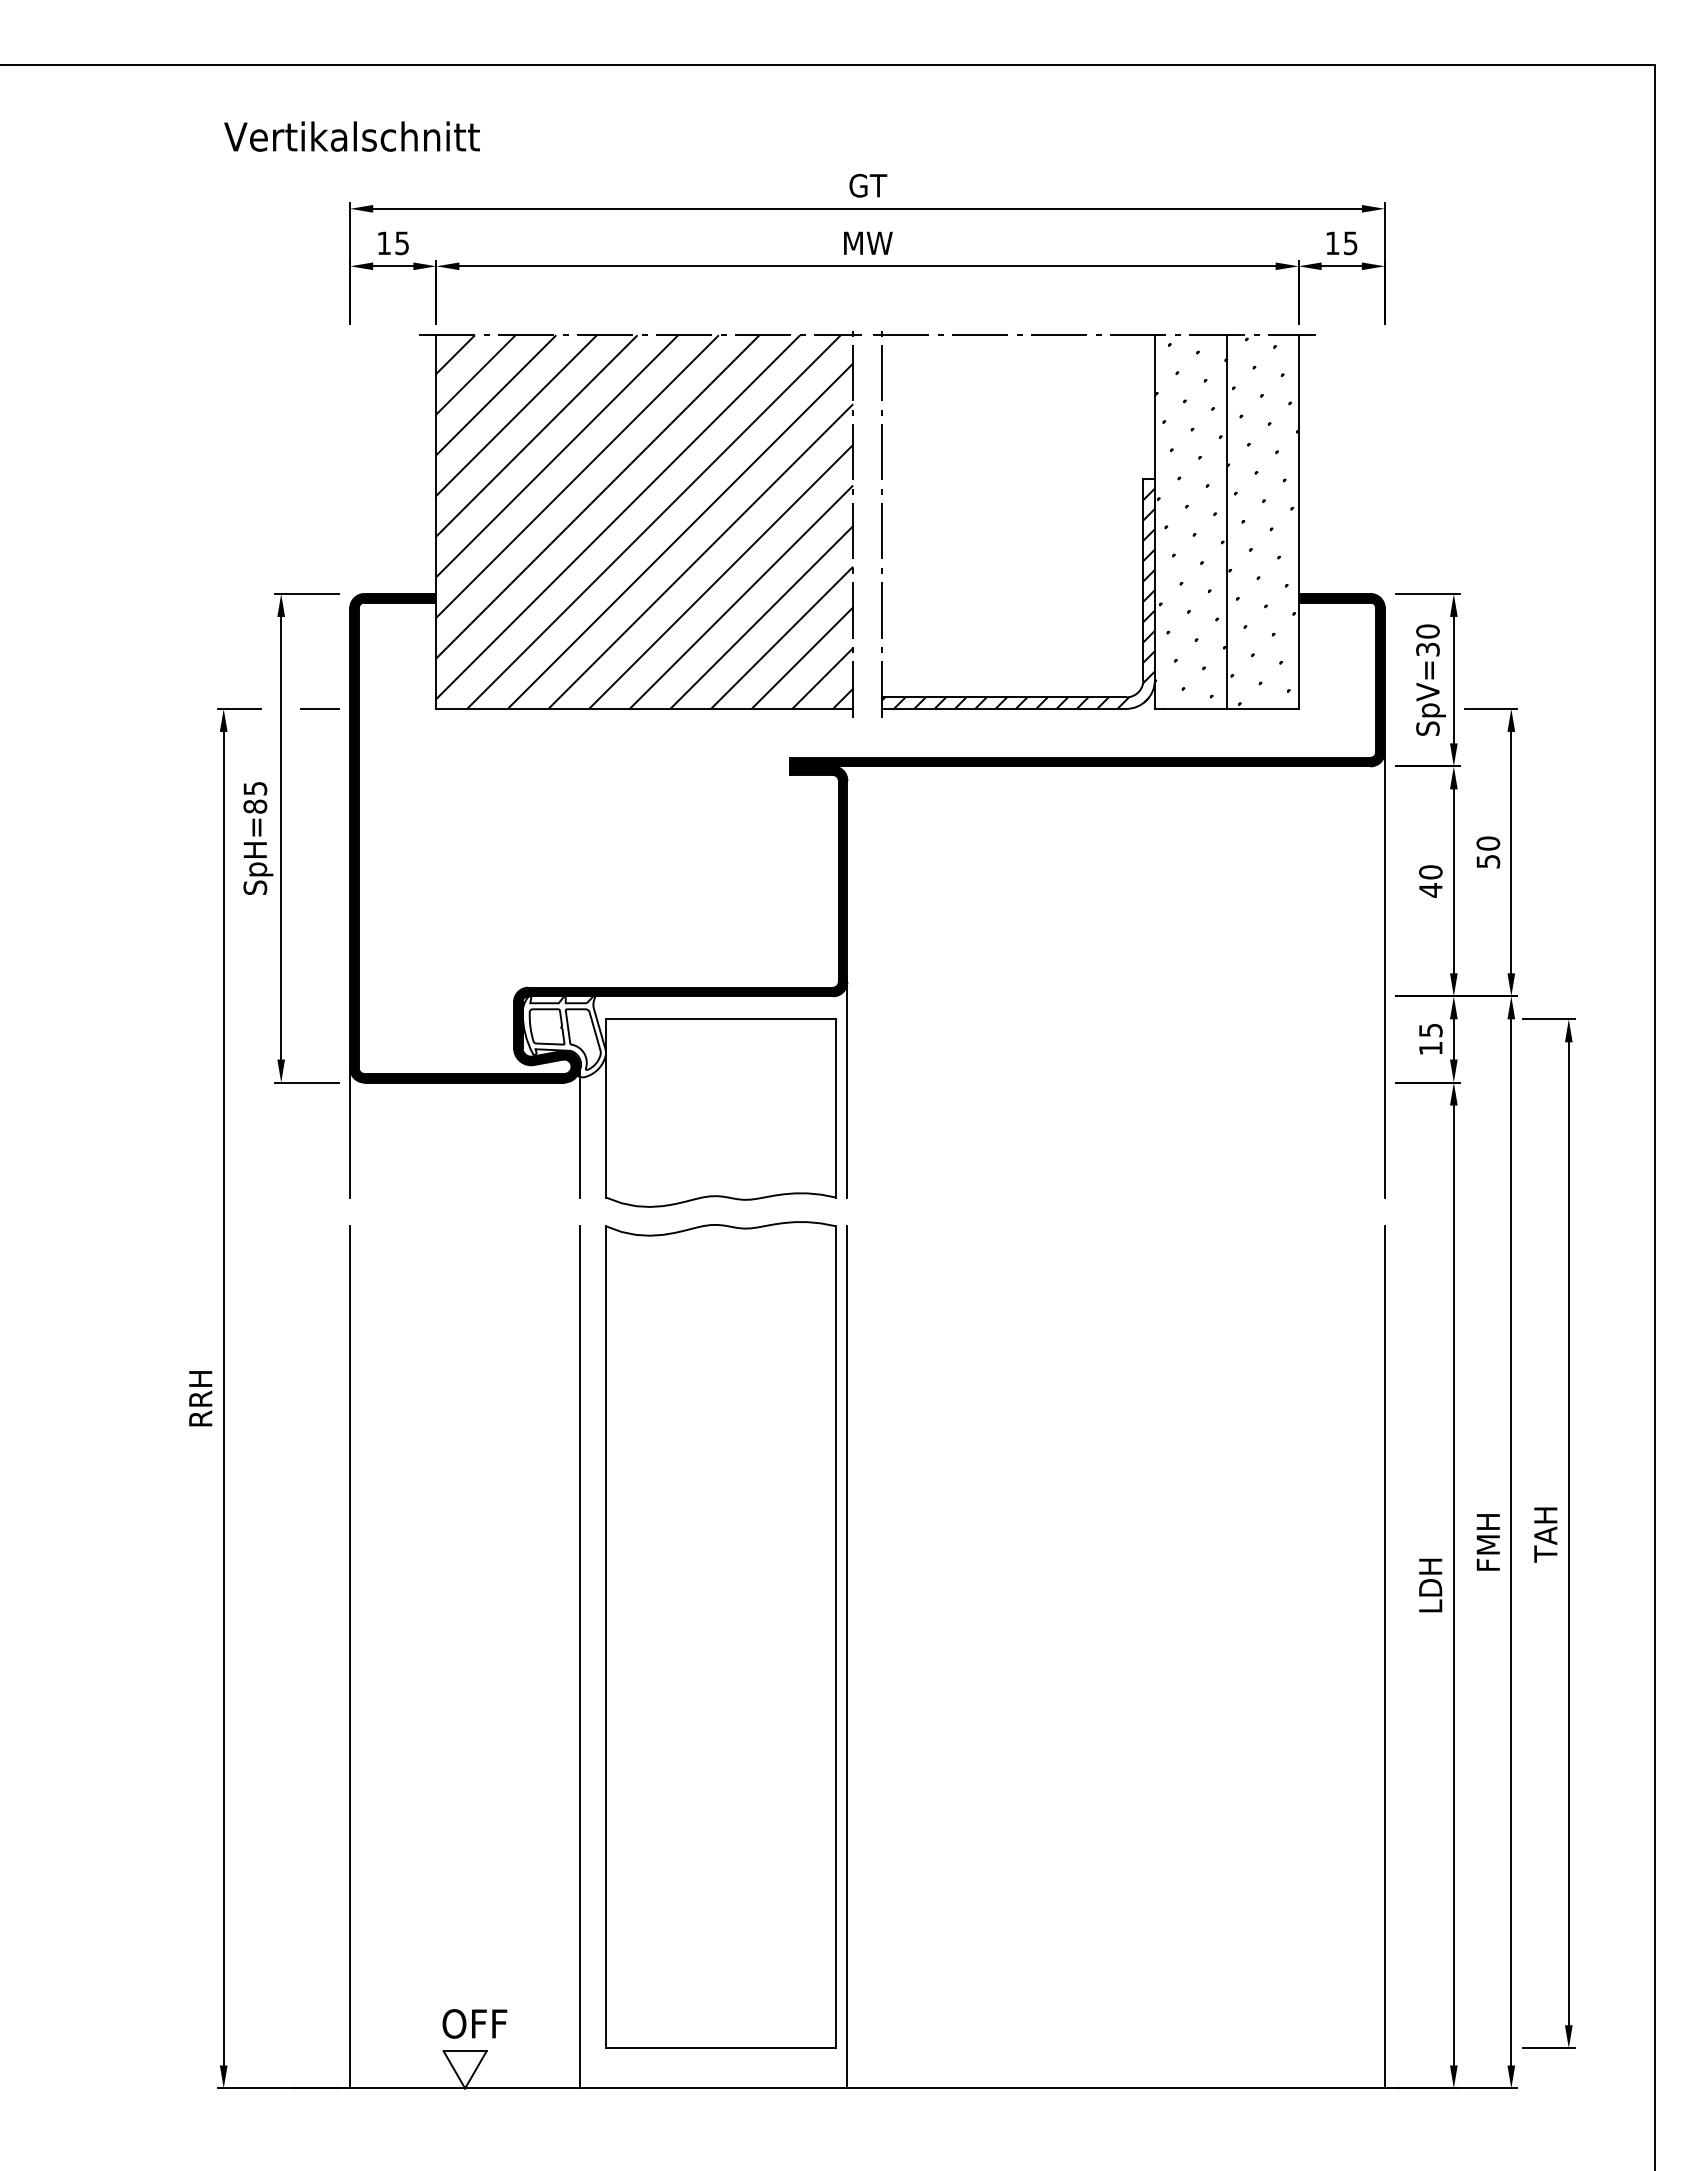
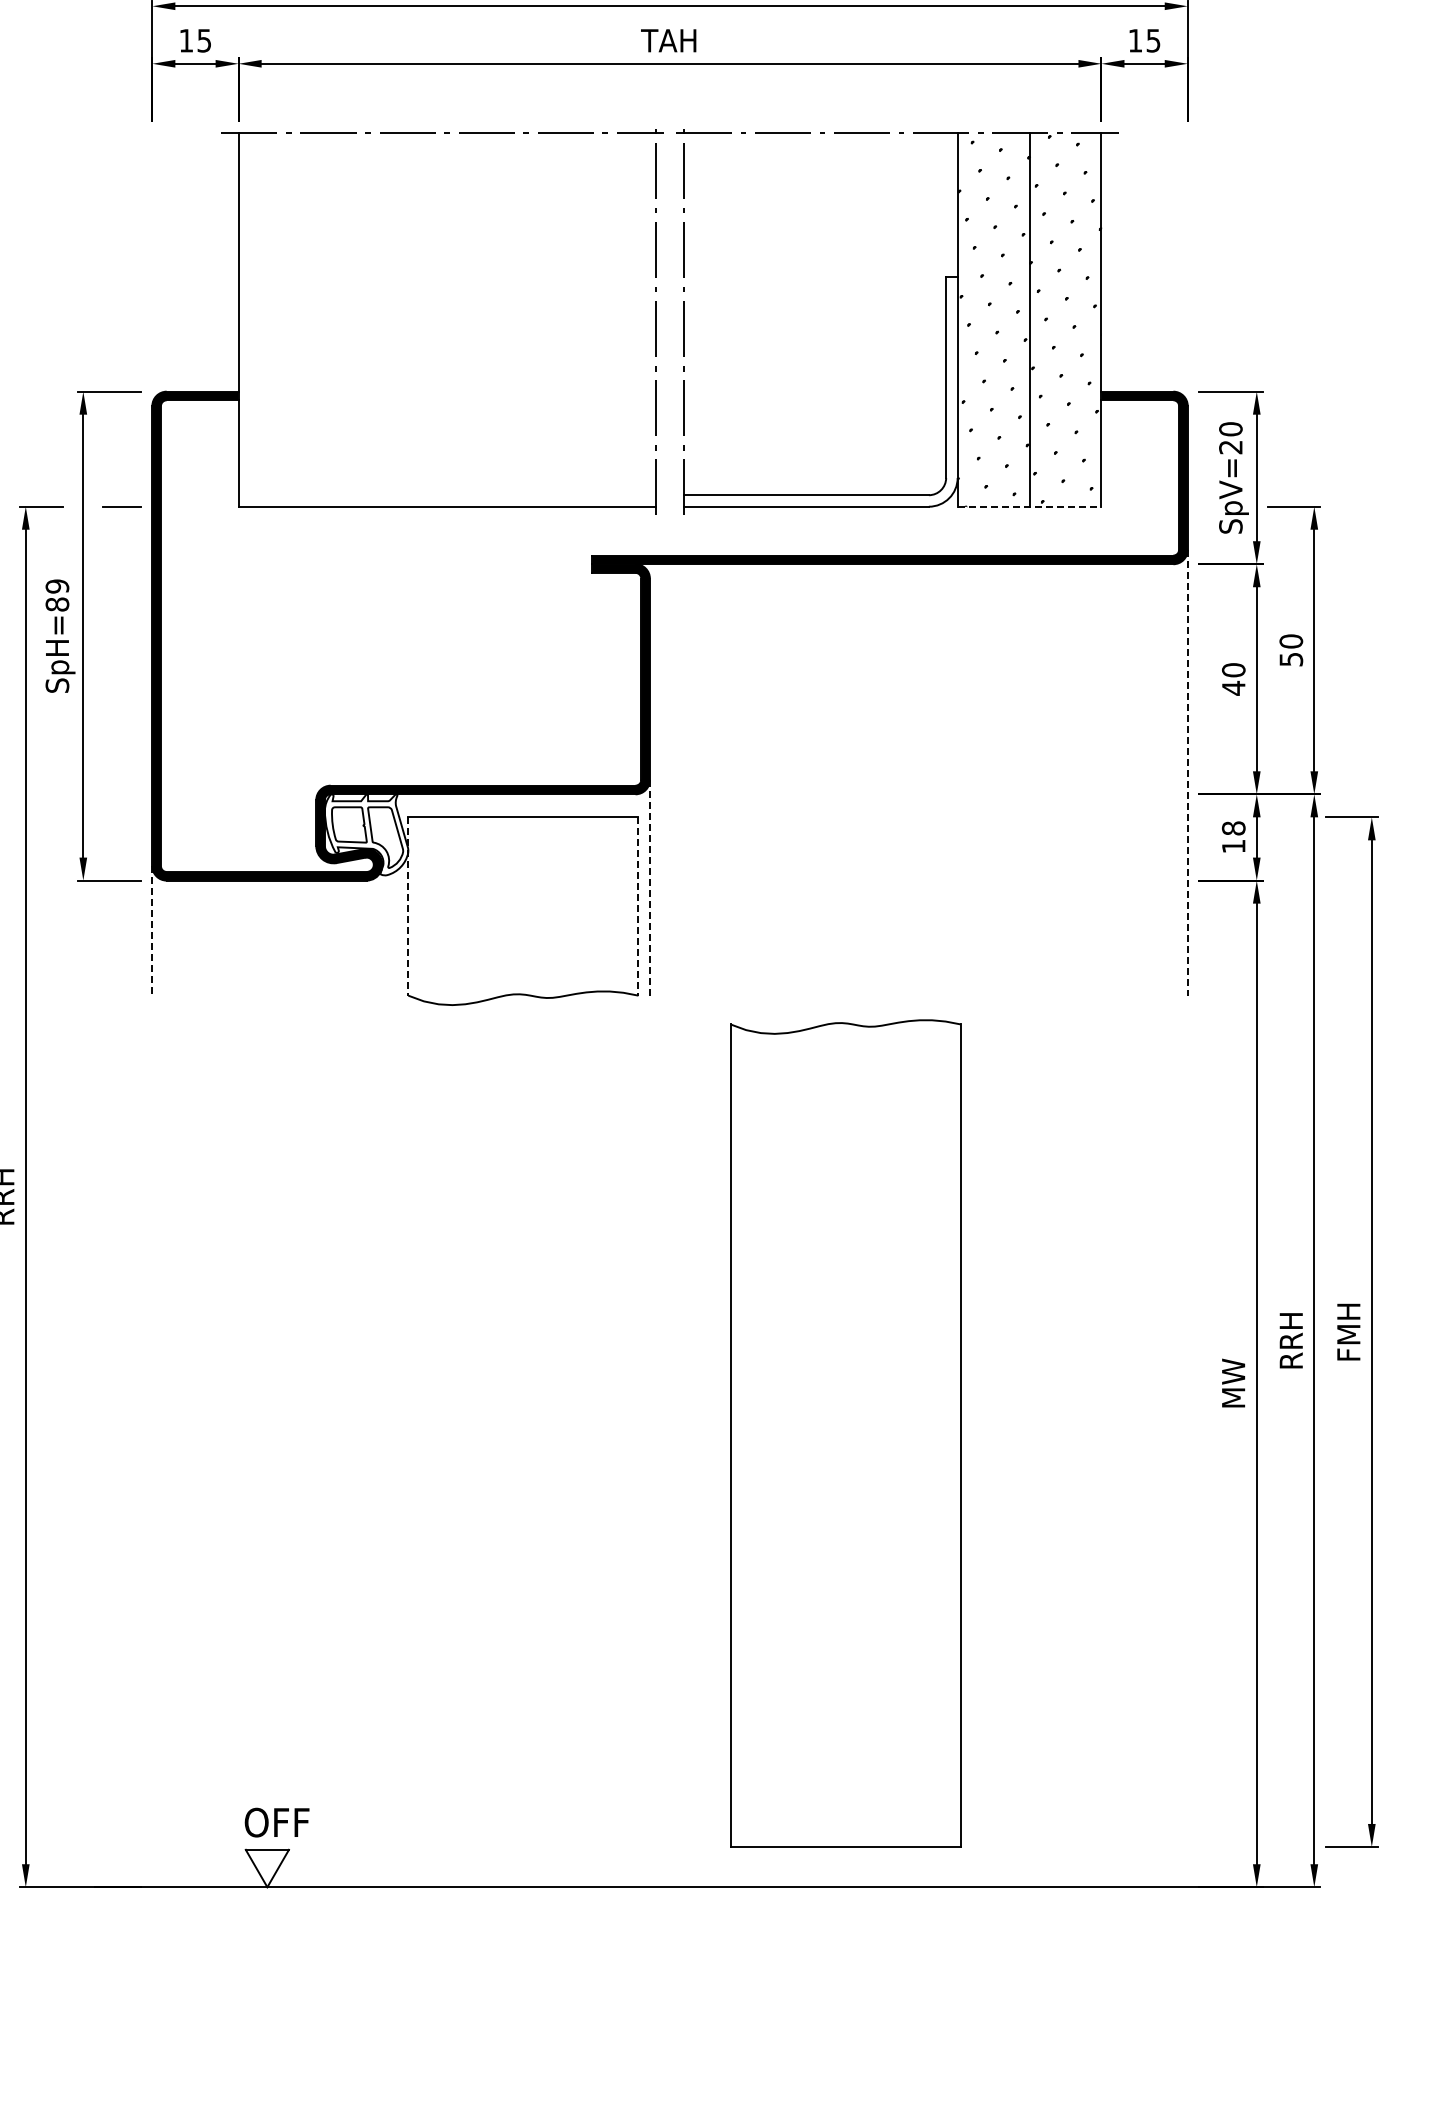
text: (865, 242) -> (668, 39), MW -> TAH
hatch: (644, 521) -> (446, 319), removed
hatch: (1017, 593) -> (820, 391), removed
text: (1427, 649) -> (1230, 447), SpV=30 -> SpV=20
line: (1226, 708) -> (1029, 506), solid -> dashed
text: (254, 788) -> (56, 586), SpH=85 -> SpH=89
line: (1384, 974) -> (1187, 772), solid -> dashed
text: (1430, 1030) -> (1233, 828), 15 -> 18
line: (847, 1089) -> (650, 887), solid -> dashed
line: (605, 1108) -> (407, 906), solid -> dashed
line: (835, 1108) -> (638, 906), solid -> dashed
line: (580, 1131) -> (382, 929), removed
line: (350, 1132) -> (152, 930), solid -> dashed
text: (1545, 1533) -> (1348, 1331), TAH -> FMH
text: (1487, 1542) -> (1290, 1340), FMH -> RRH
text: (1430, 1585) -> (1233, 1383), LDH -> MW
part: (720, 1634) -> (845, 1432), moved
line: (350, 1657) -> (152, 1455), removed
line: (580, 1657) -> (382, 1455), removed
line: (847, 1657) -> (650, 1455), removed
line: (1384, 1657) -> (1187, 1455), removed

